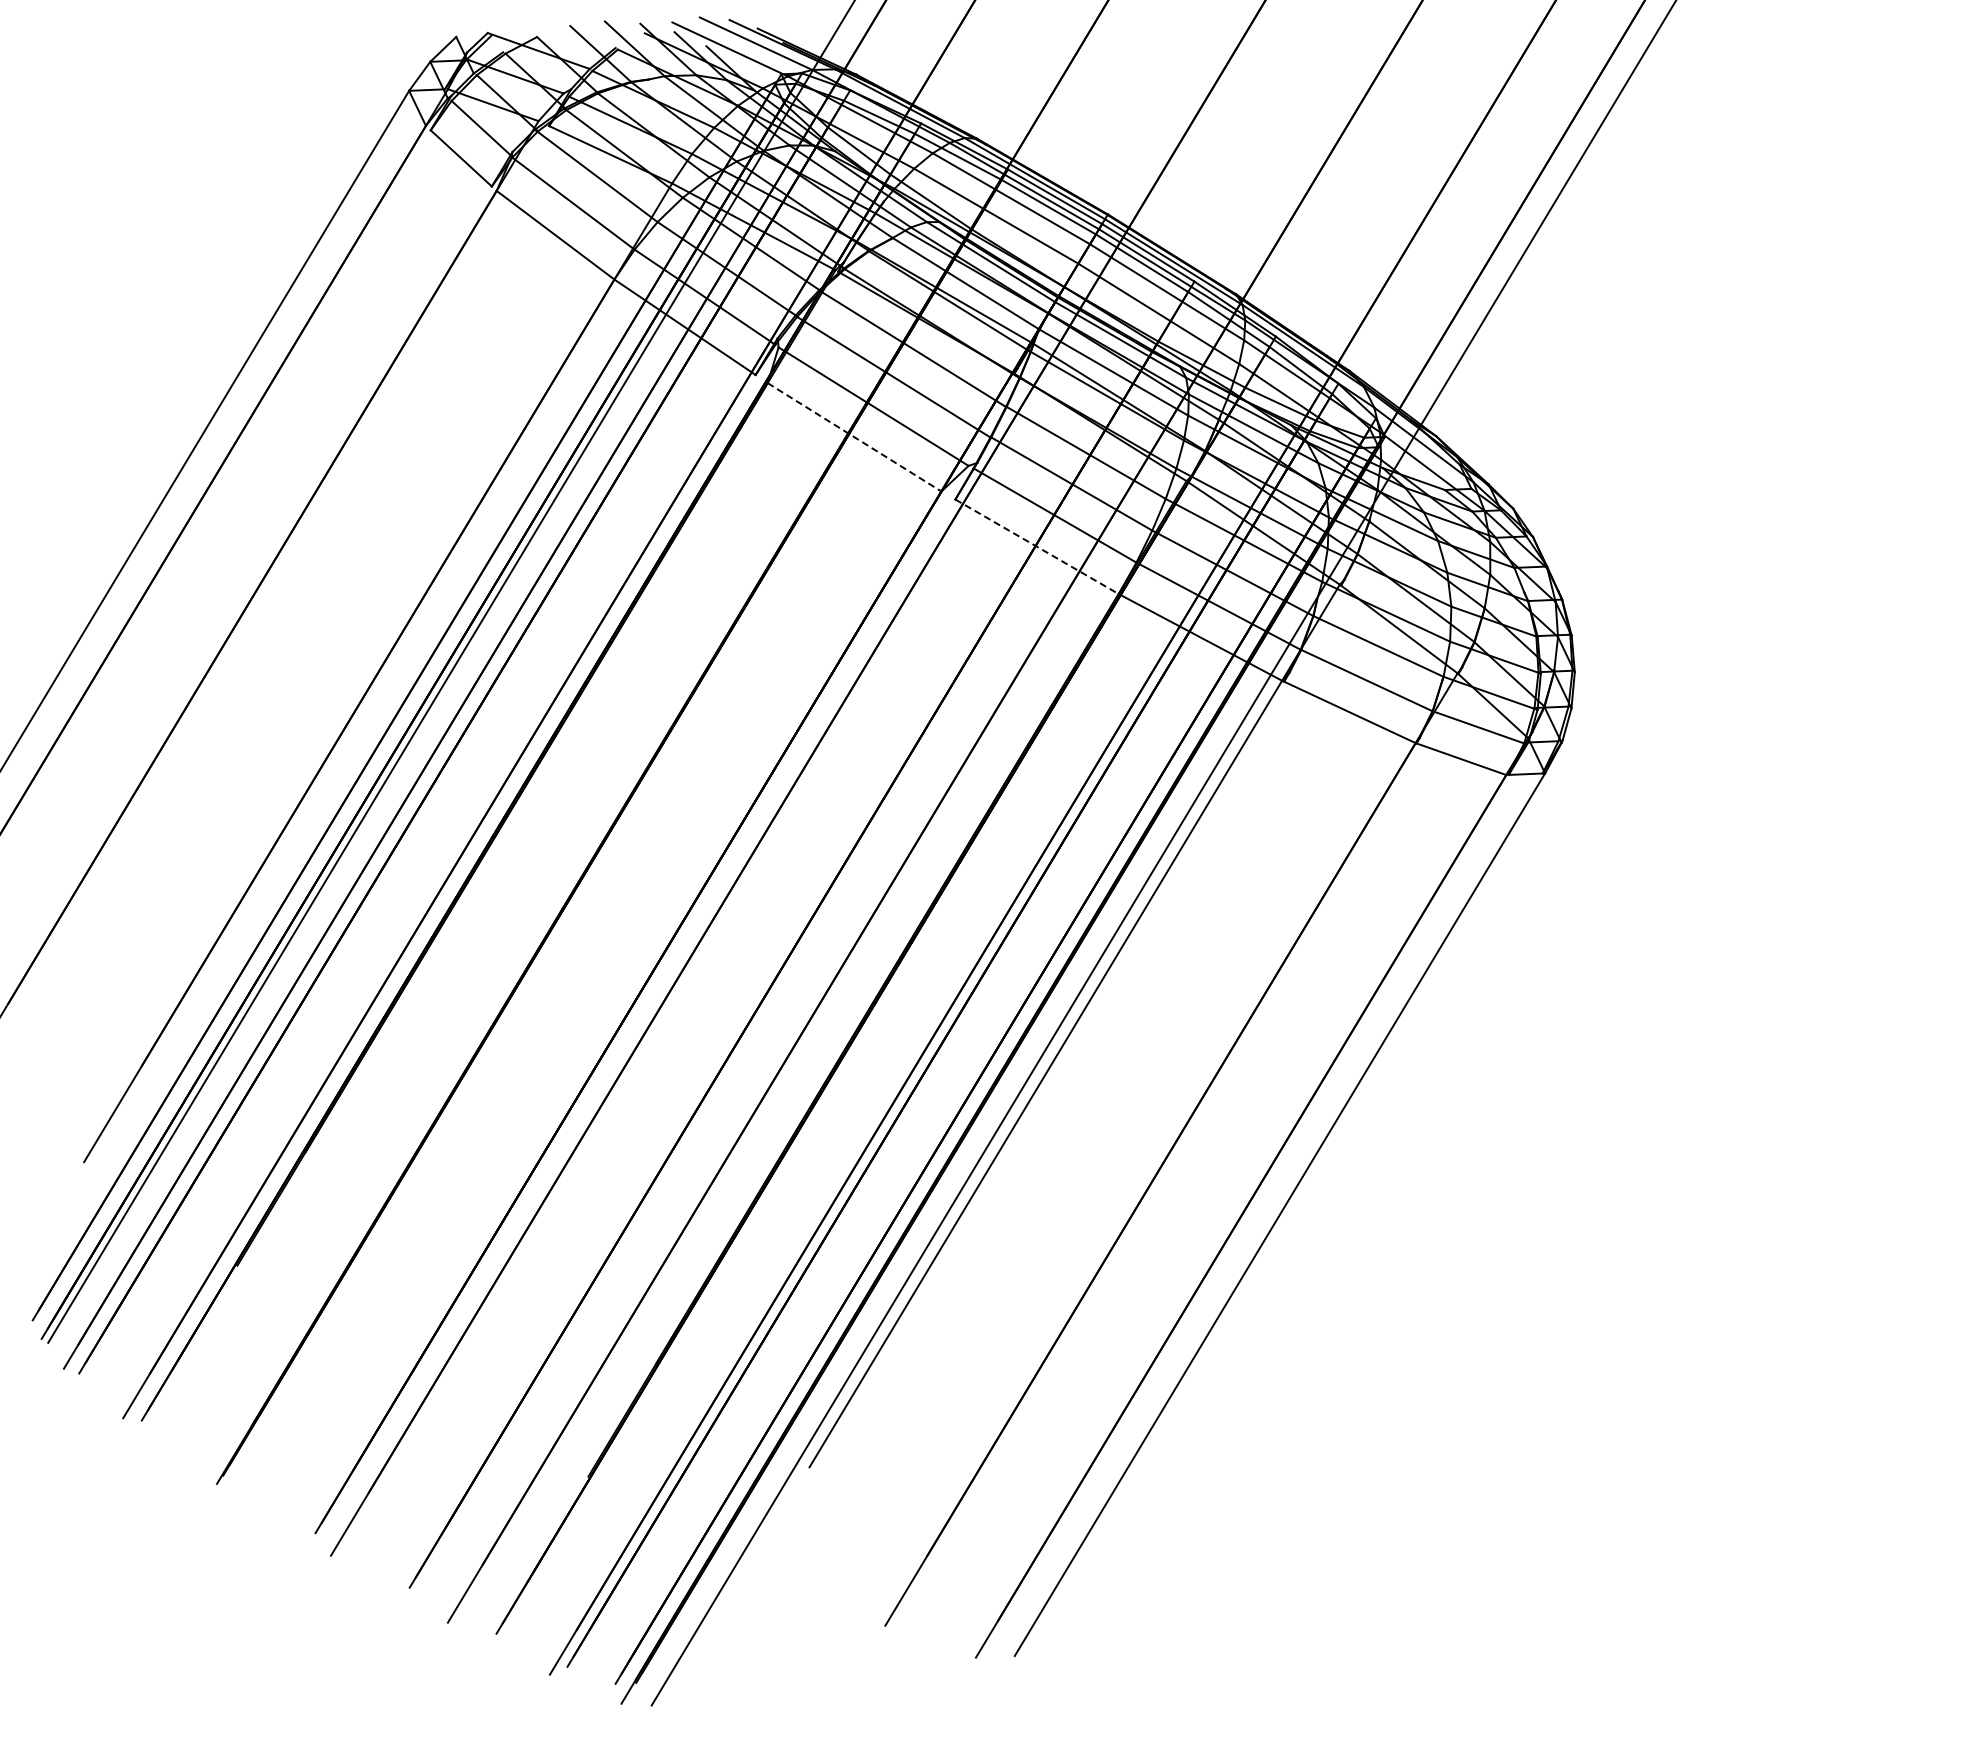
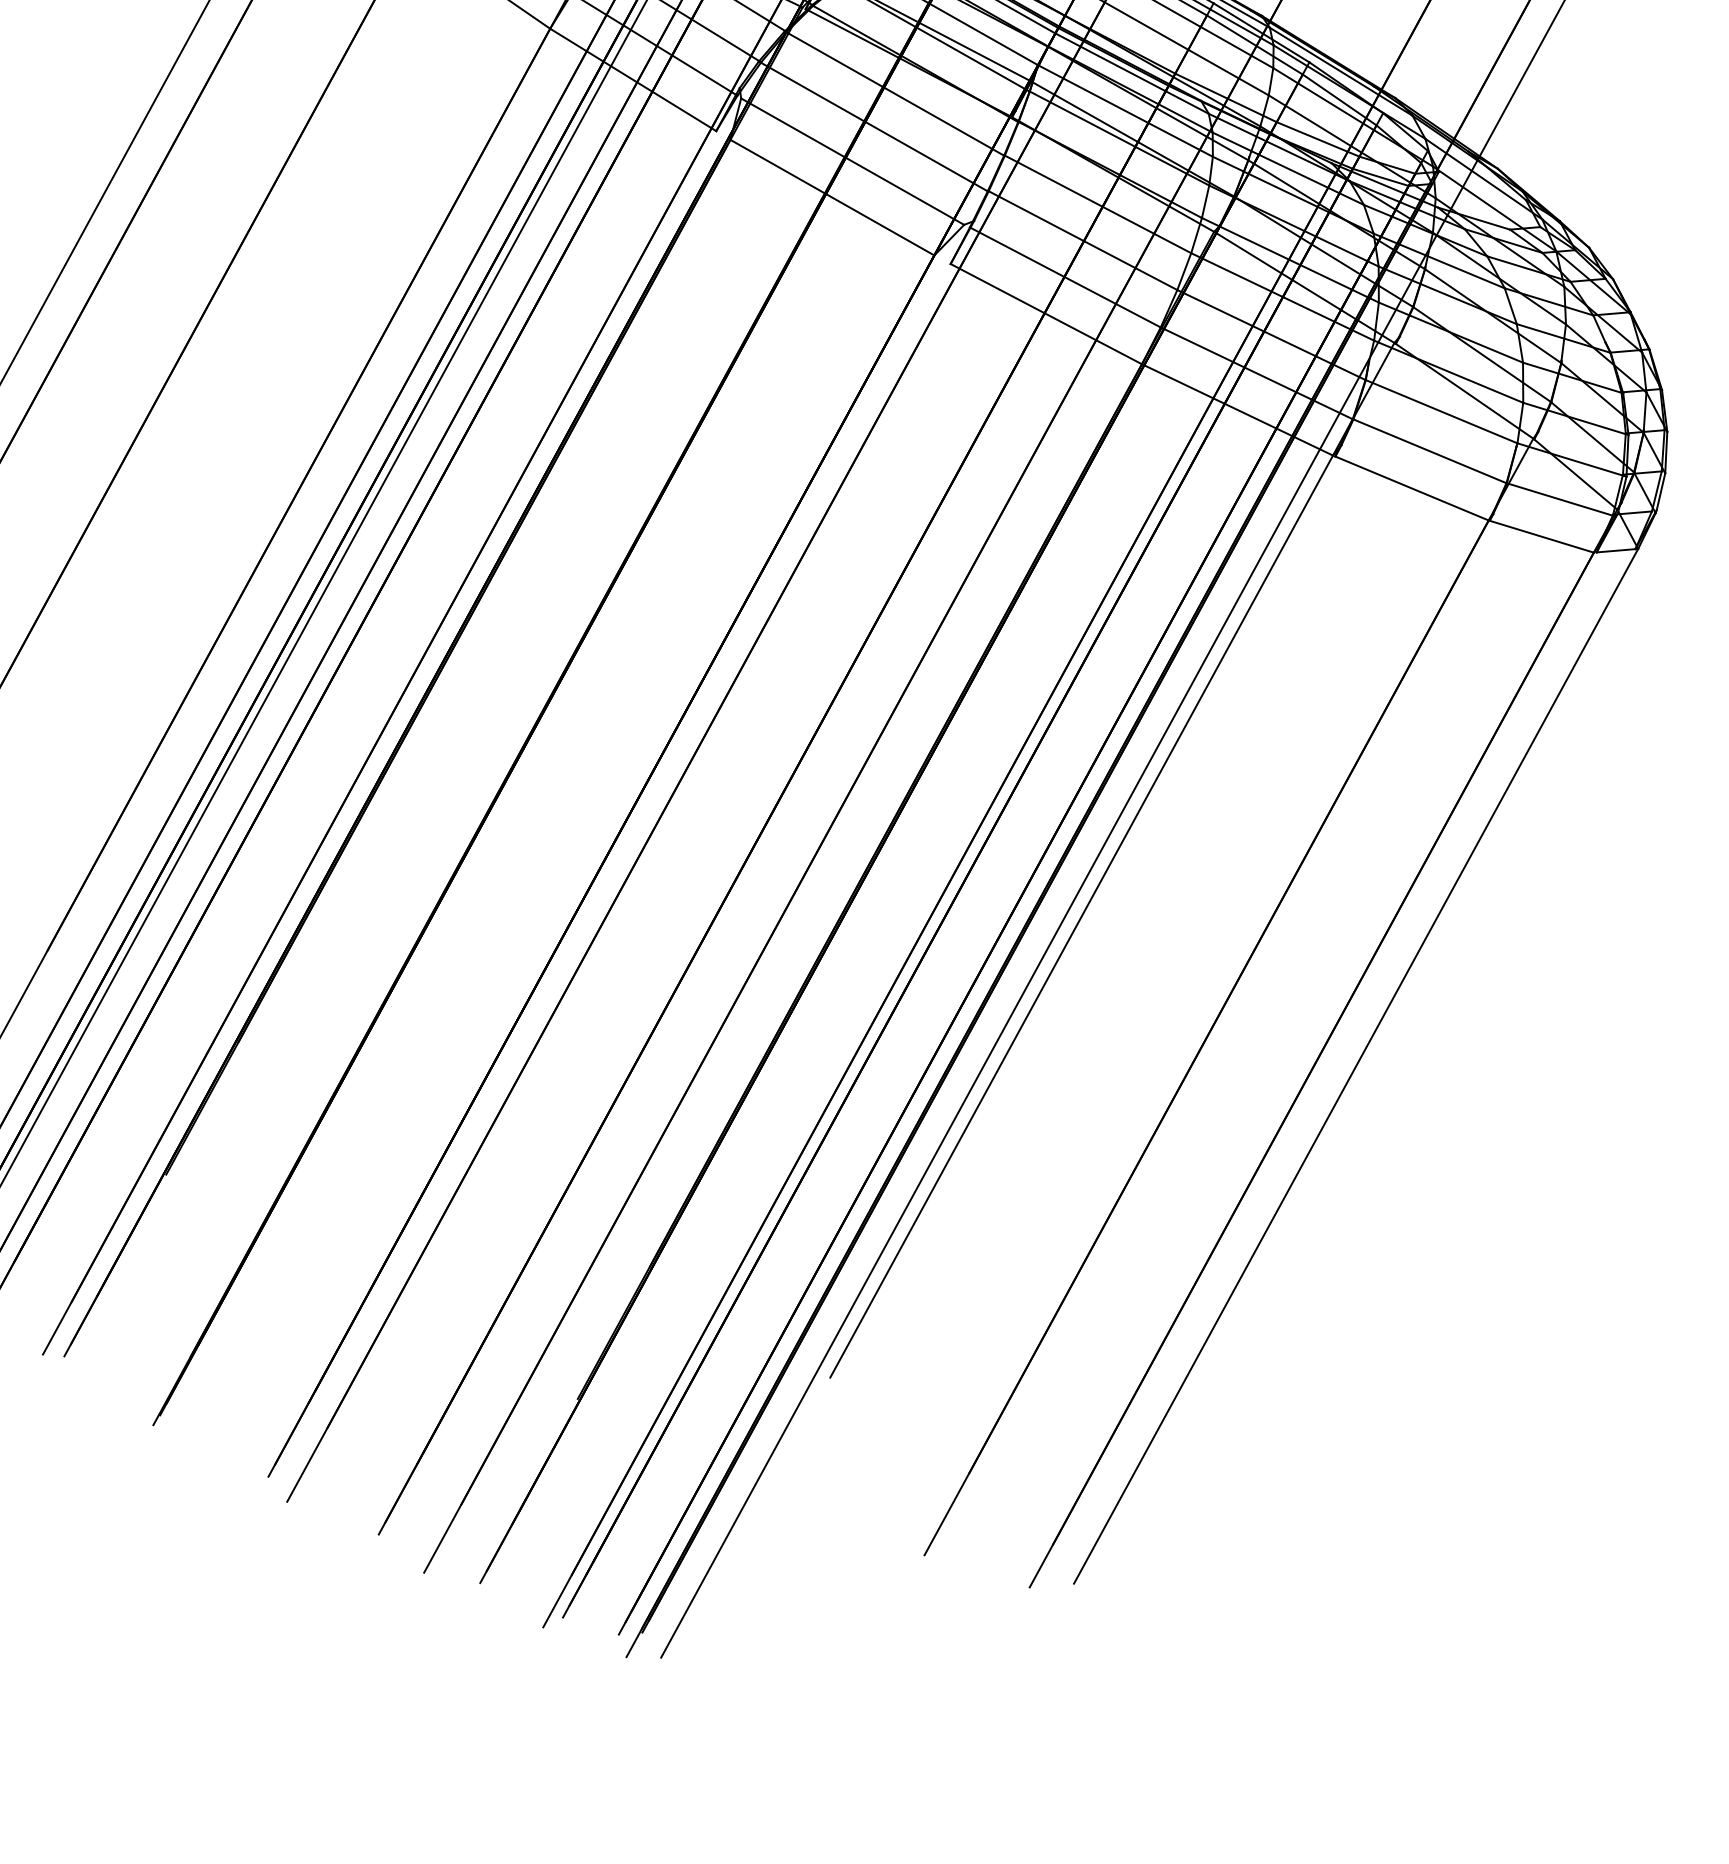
line: (855, 437) -> (833, 197), dashed -> solid
line: (1037, 547) -> (1046, 314), dashed -> solid

